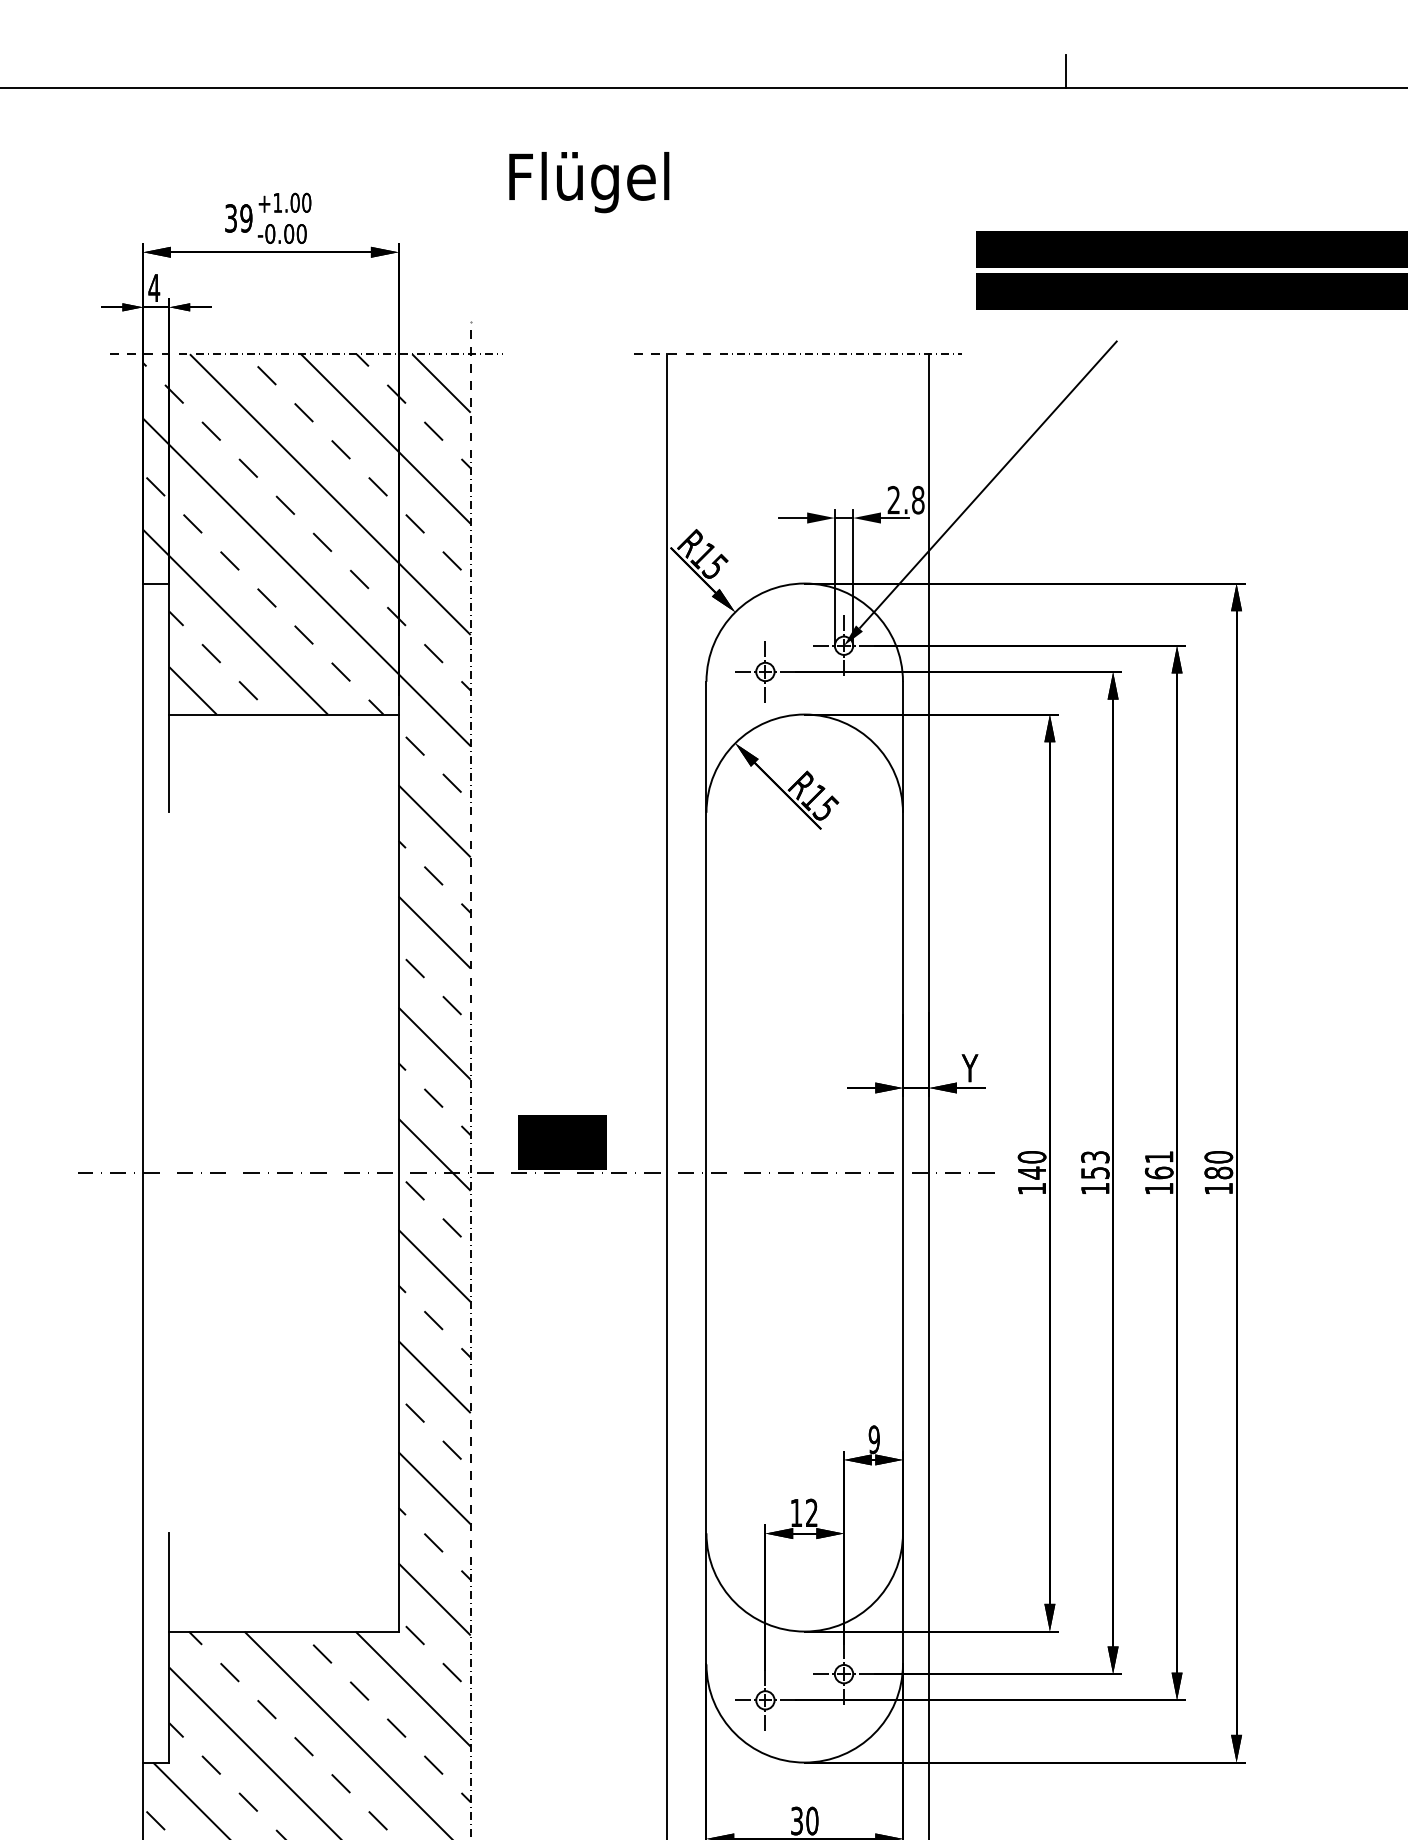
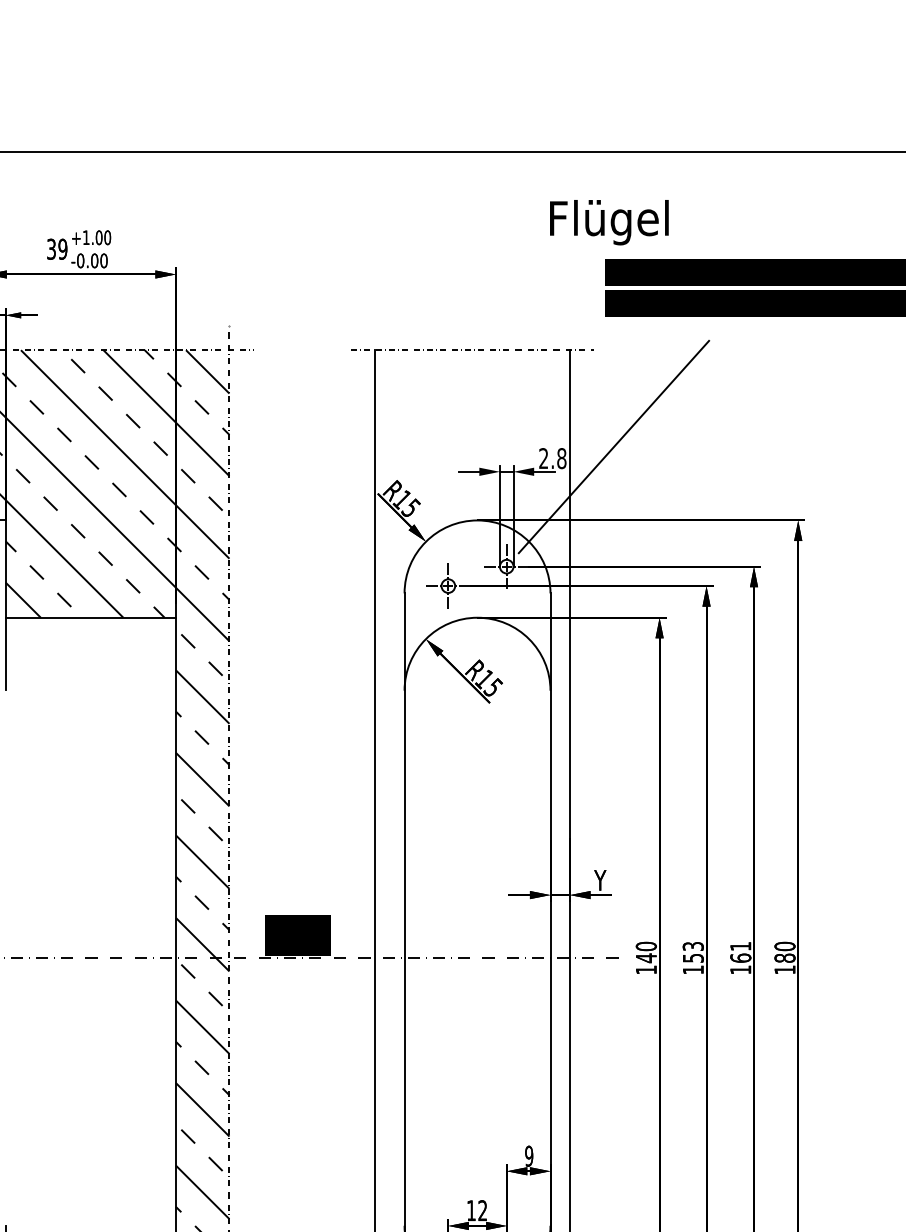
line: (1066, 71) -> (671, 140), removed
text: (589, 182) -> (609, 222), moved
fill: (853, 635) -> (513, 559), removed

